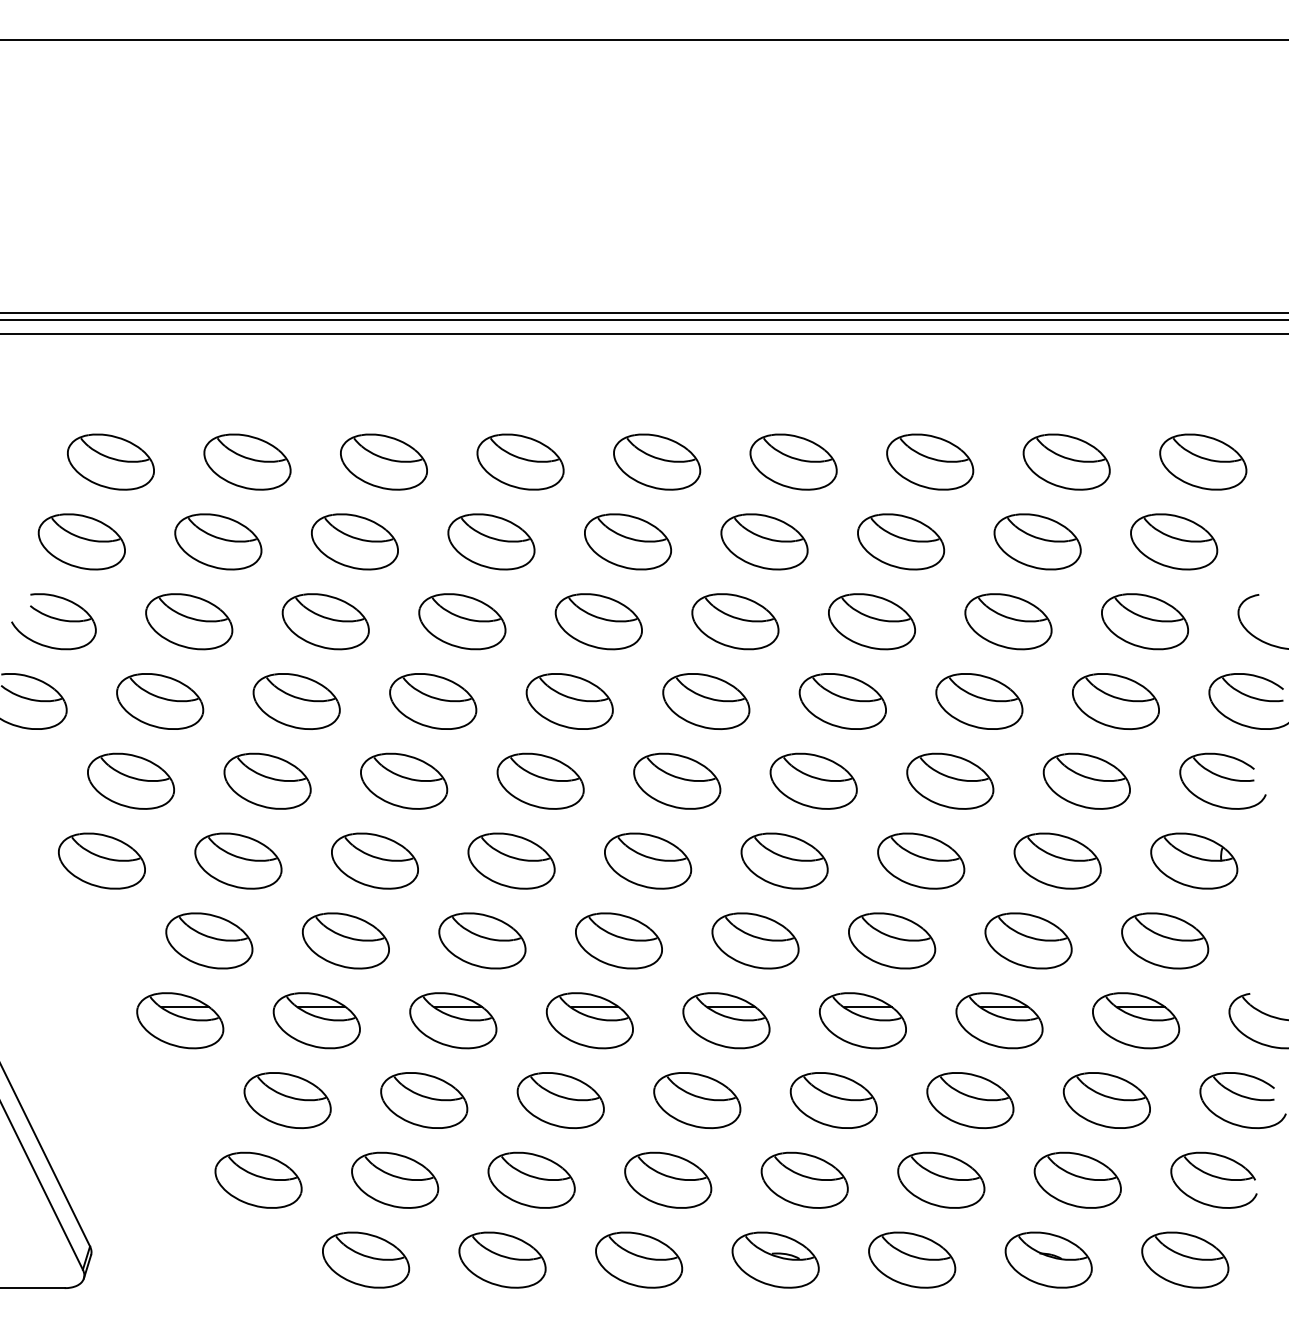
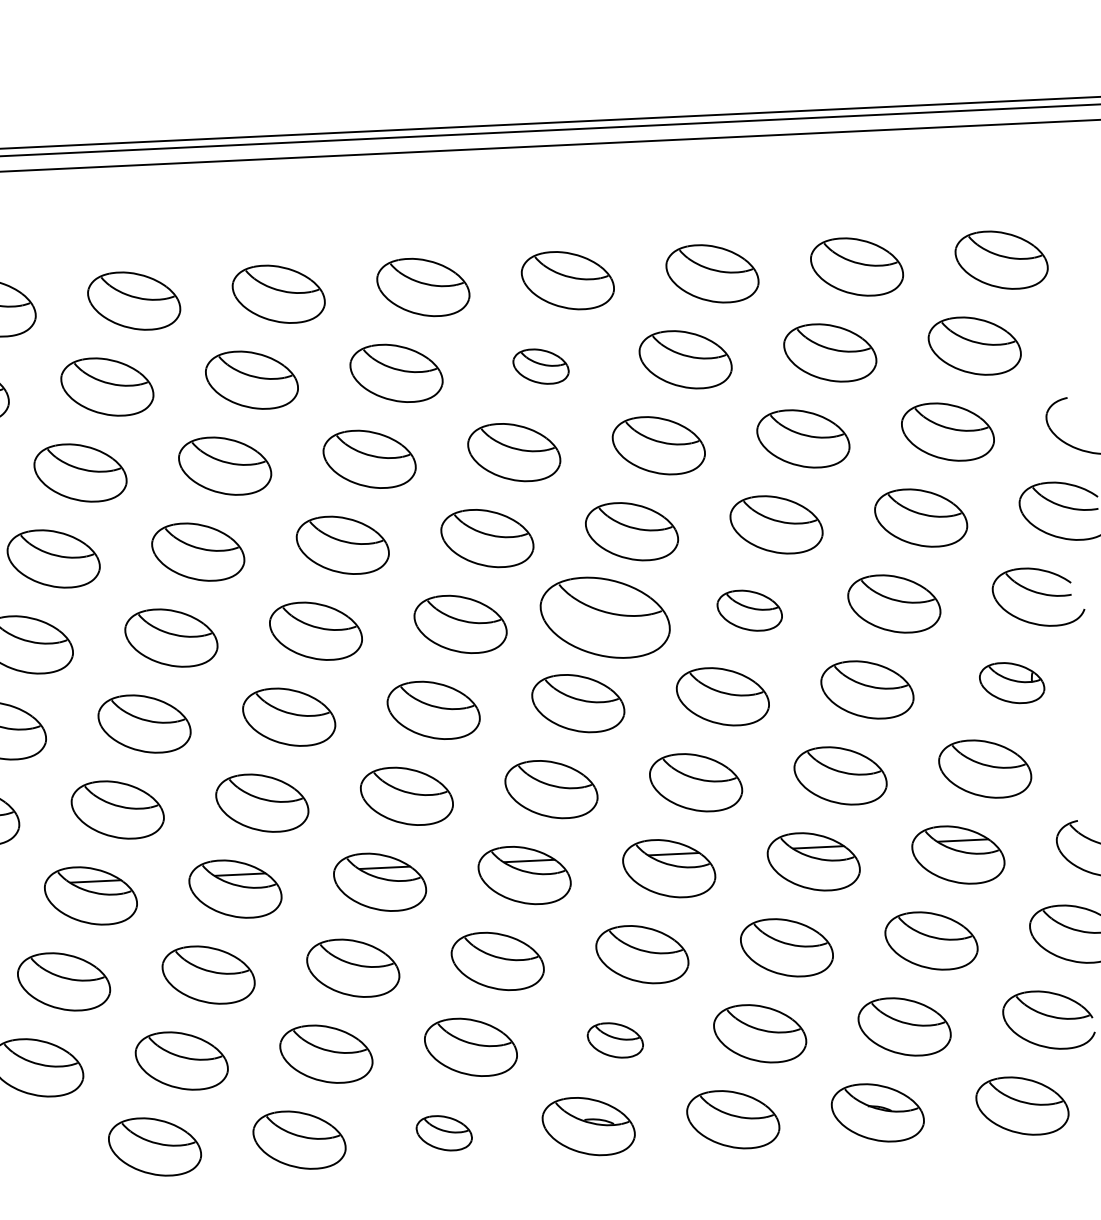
part: (764, 541) -> (541, 366), size x0.6
part: (813, 780) -> (604, 616), size x1.4
part: (950, 780) -> (749, 609), size x0.7
part: (1194, 860) -> (1012, 682), size x0.7
part: (804, 1179) -> (615, 1039), size x0.6
part: (639, 1259) -> (444, 1132), size x0.6

